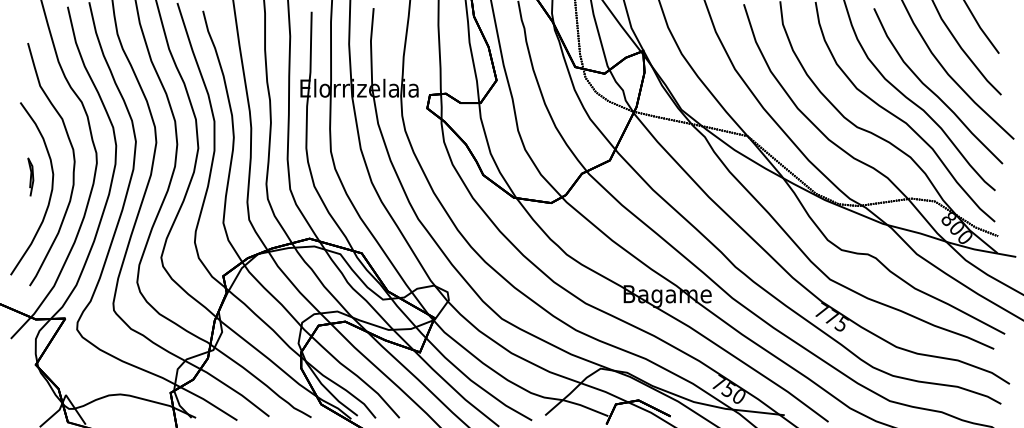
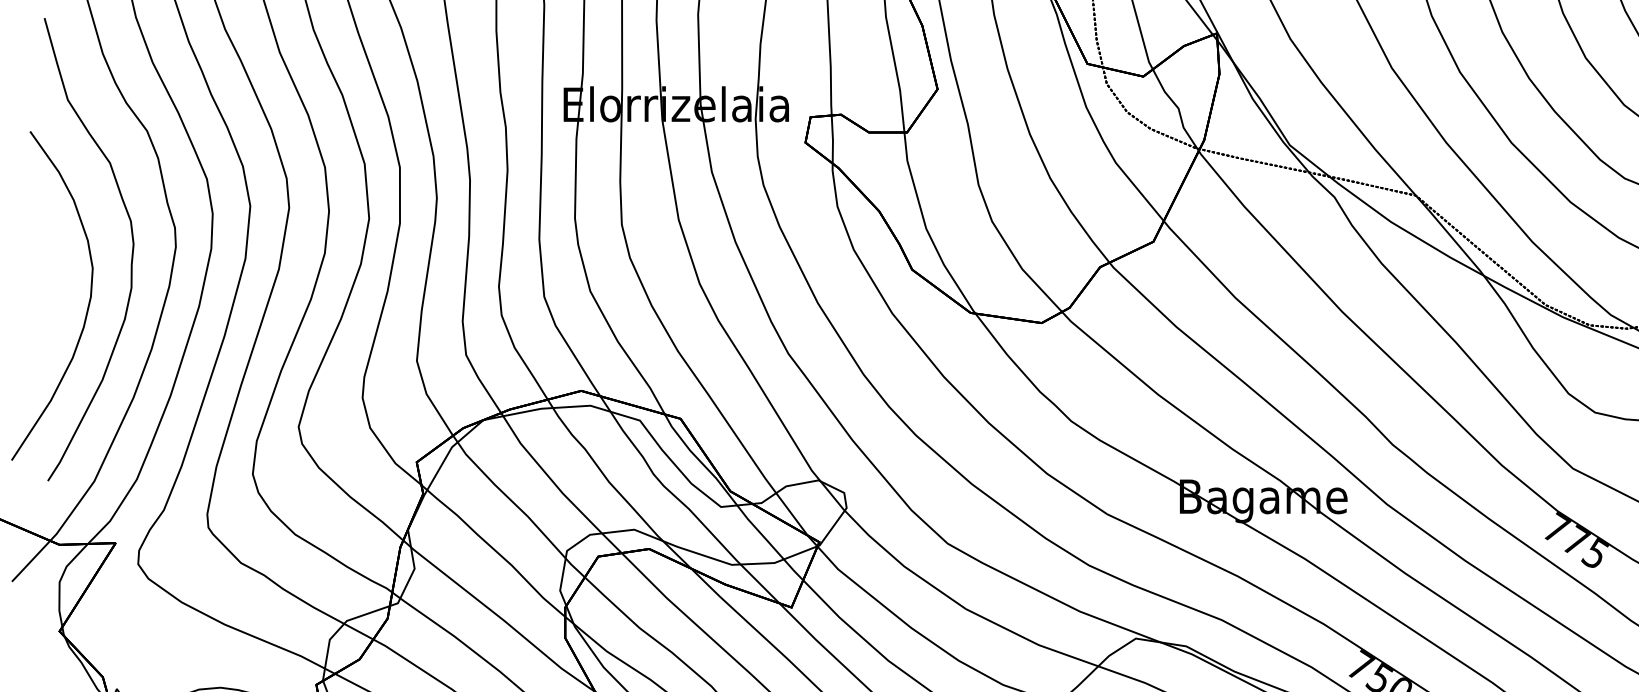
part: (30, 176) -> (49, 272), removed

